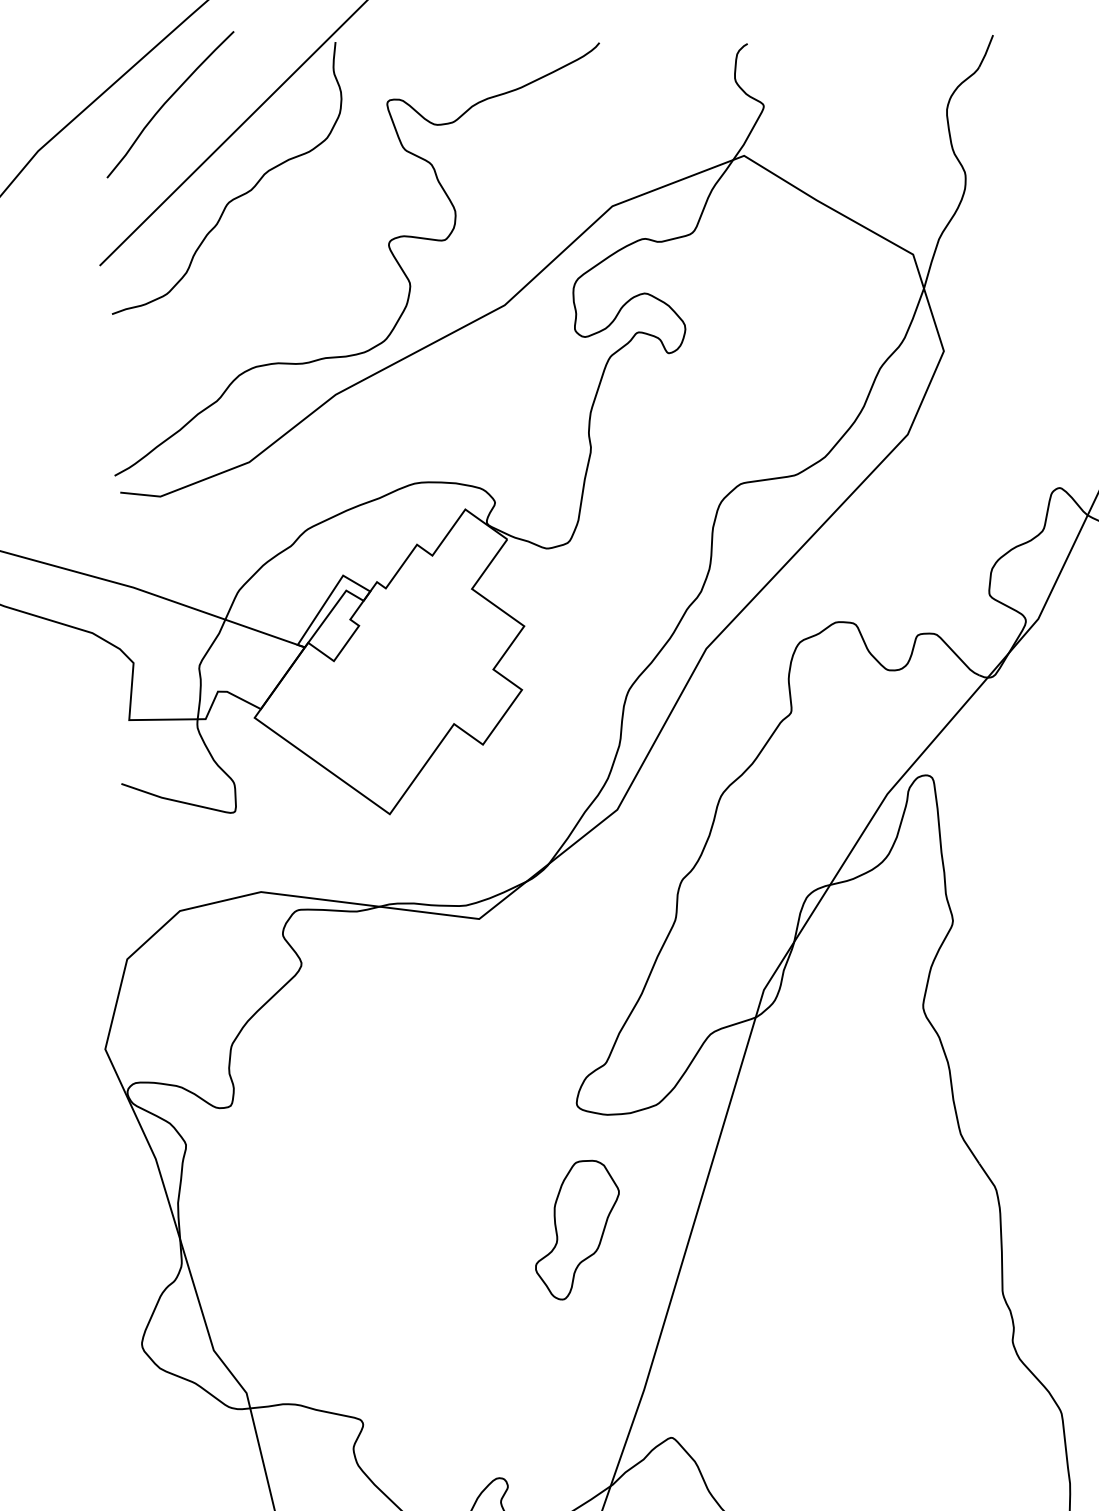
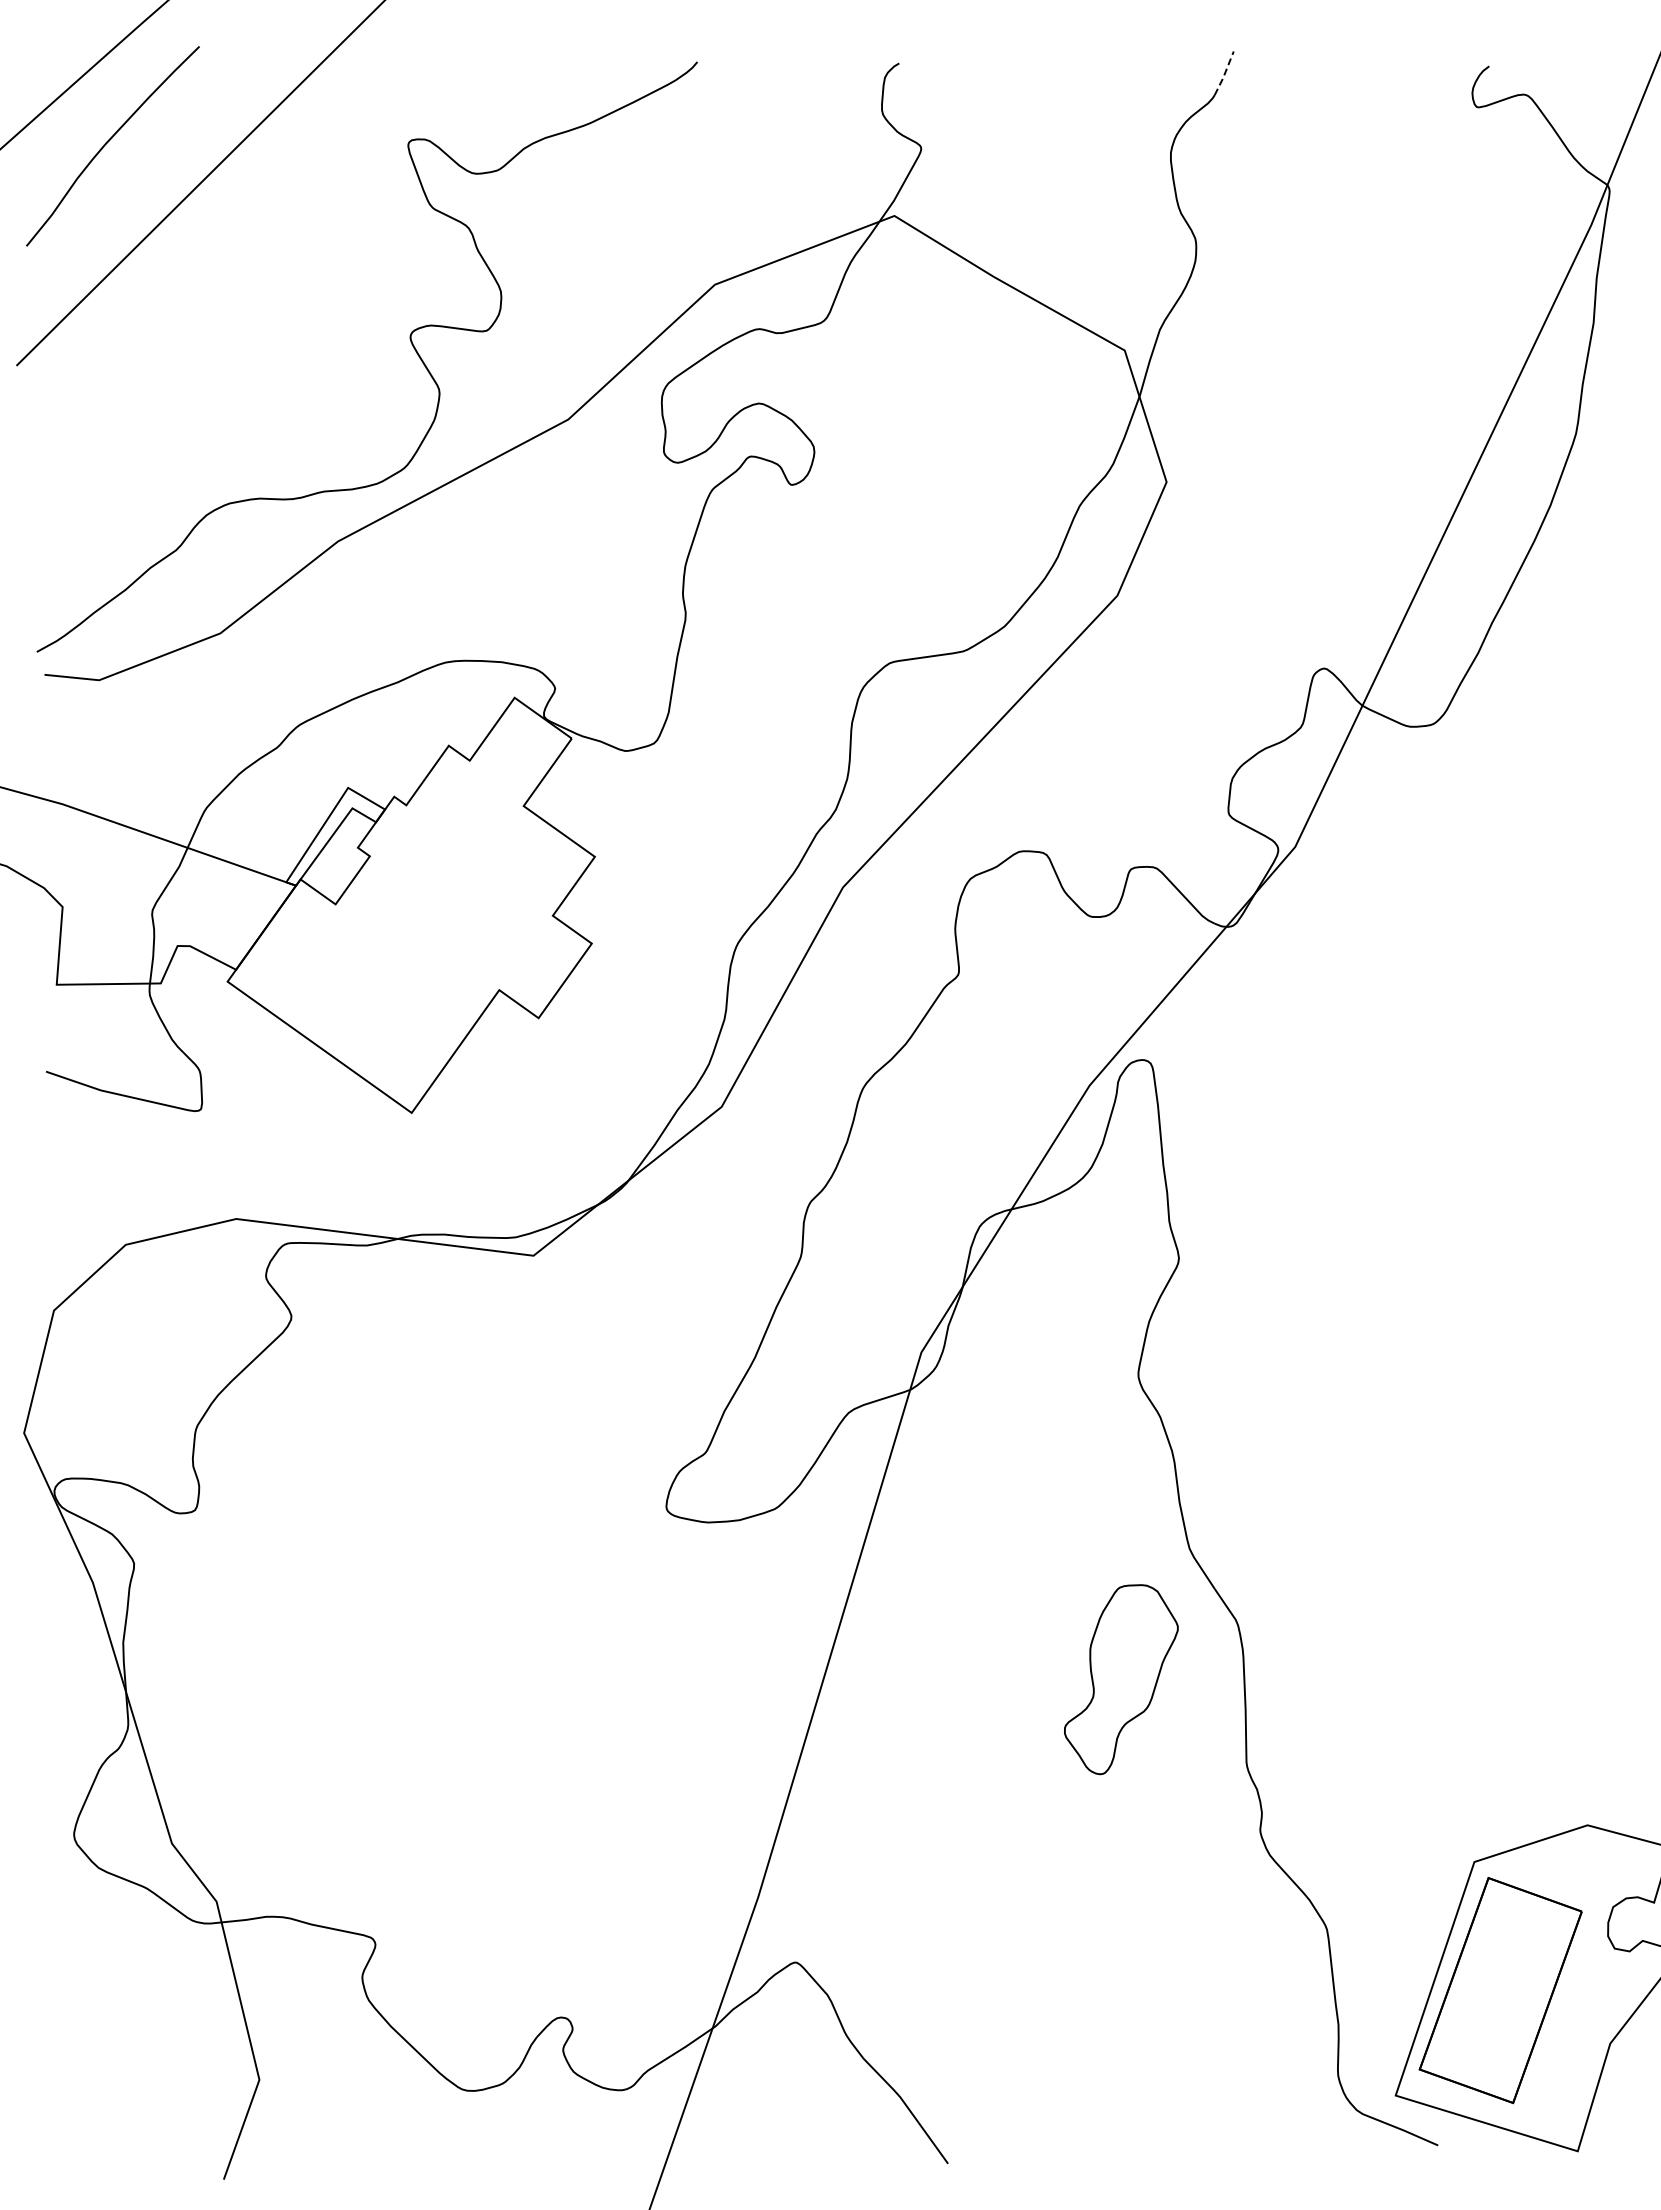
line: (987, 51) -> (1225, 73), solid -> dashed
curve: (236, 197) -> (202, 272), removed
part: (577, 1230) -> (1121, 1679), moved

